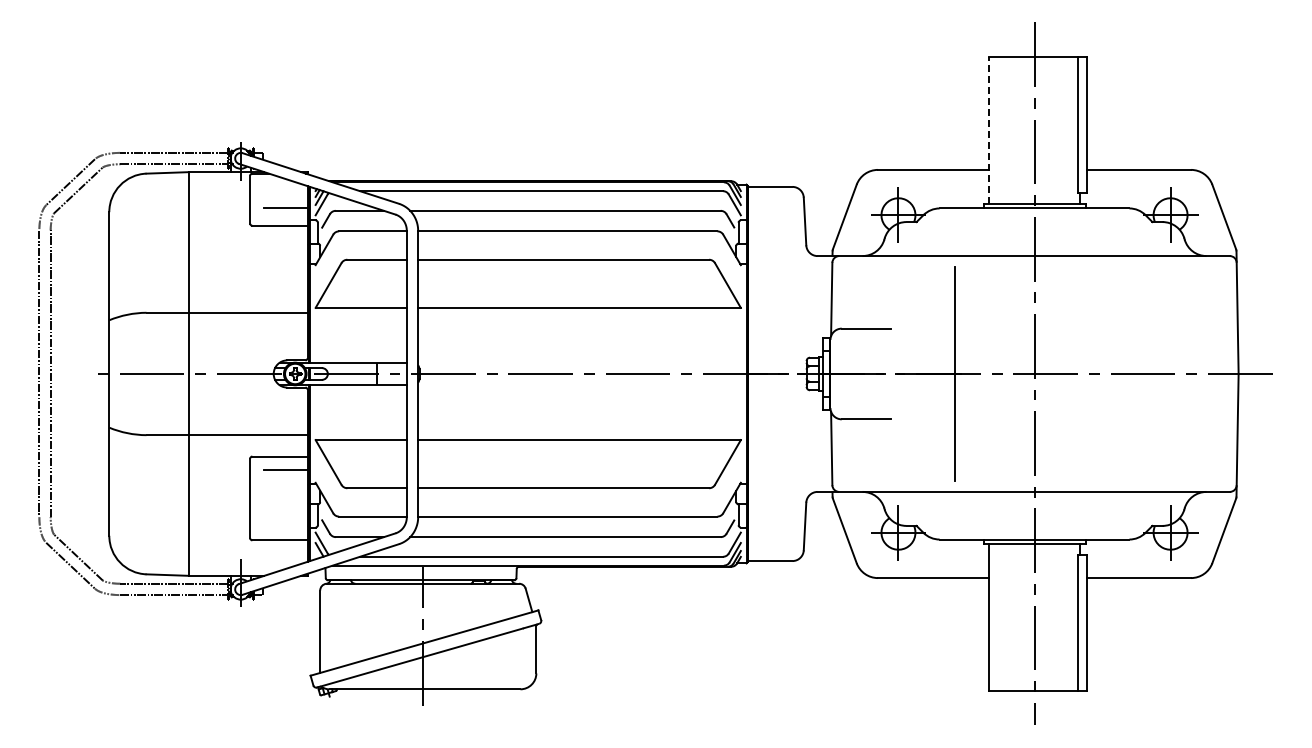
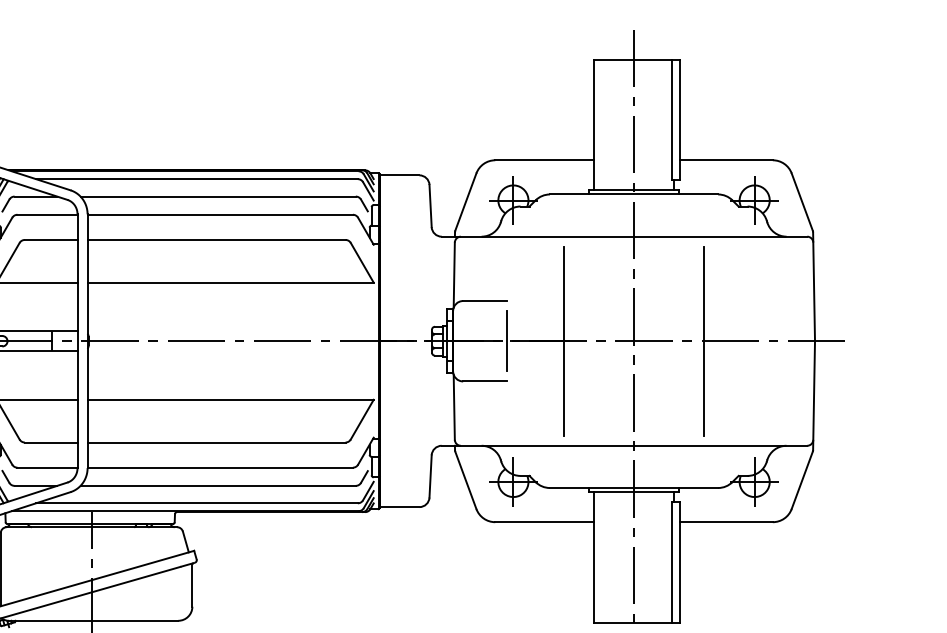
line: (989, 130) -> (594, 125), dashed -> solid
line: (891, 373) -> (507, 340), added
line: (1113, 373) -> (704, 340), added

